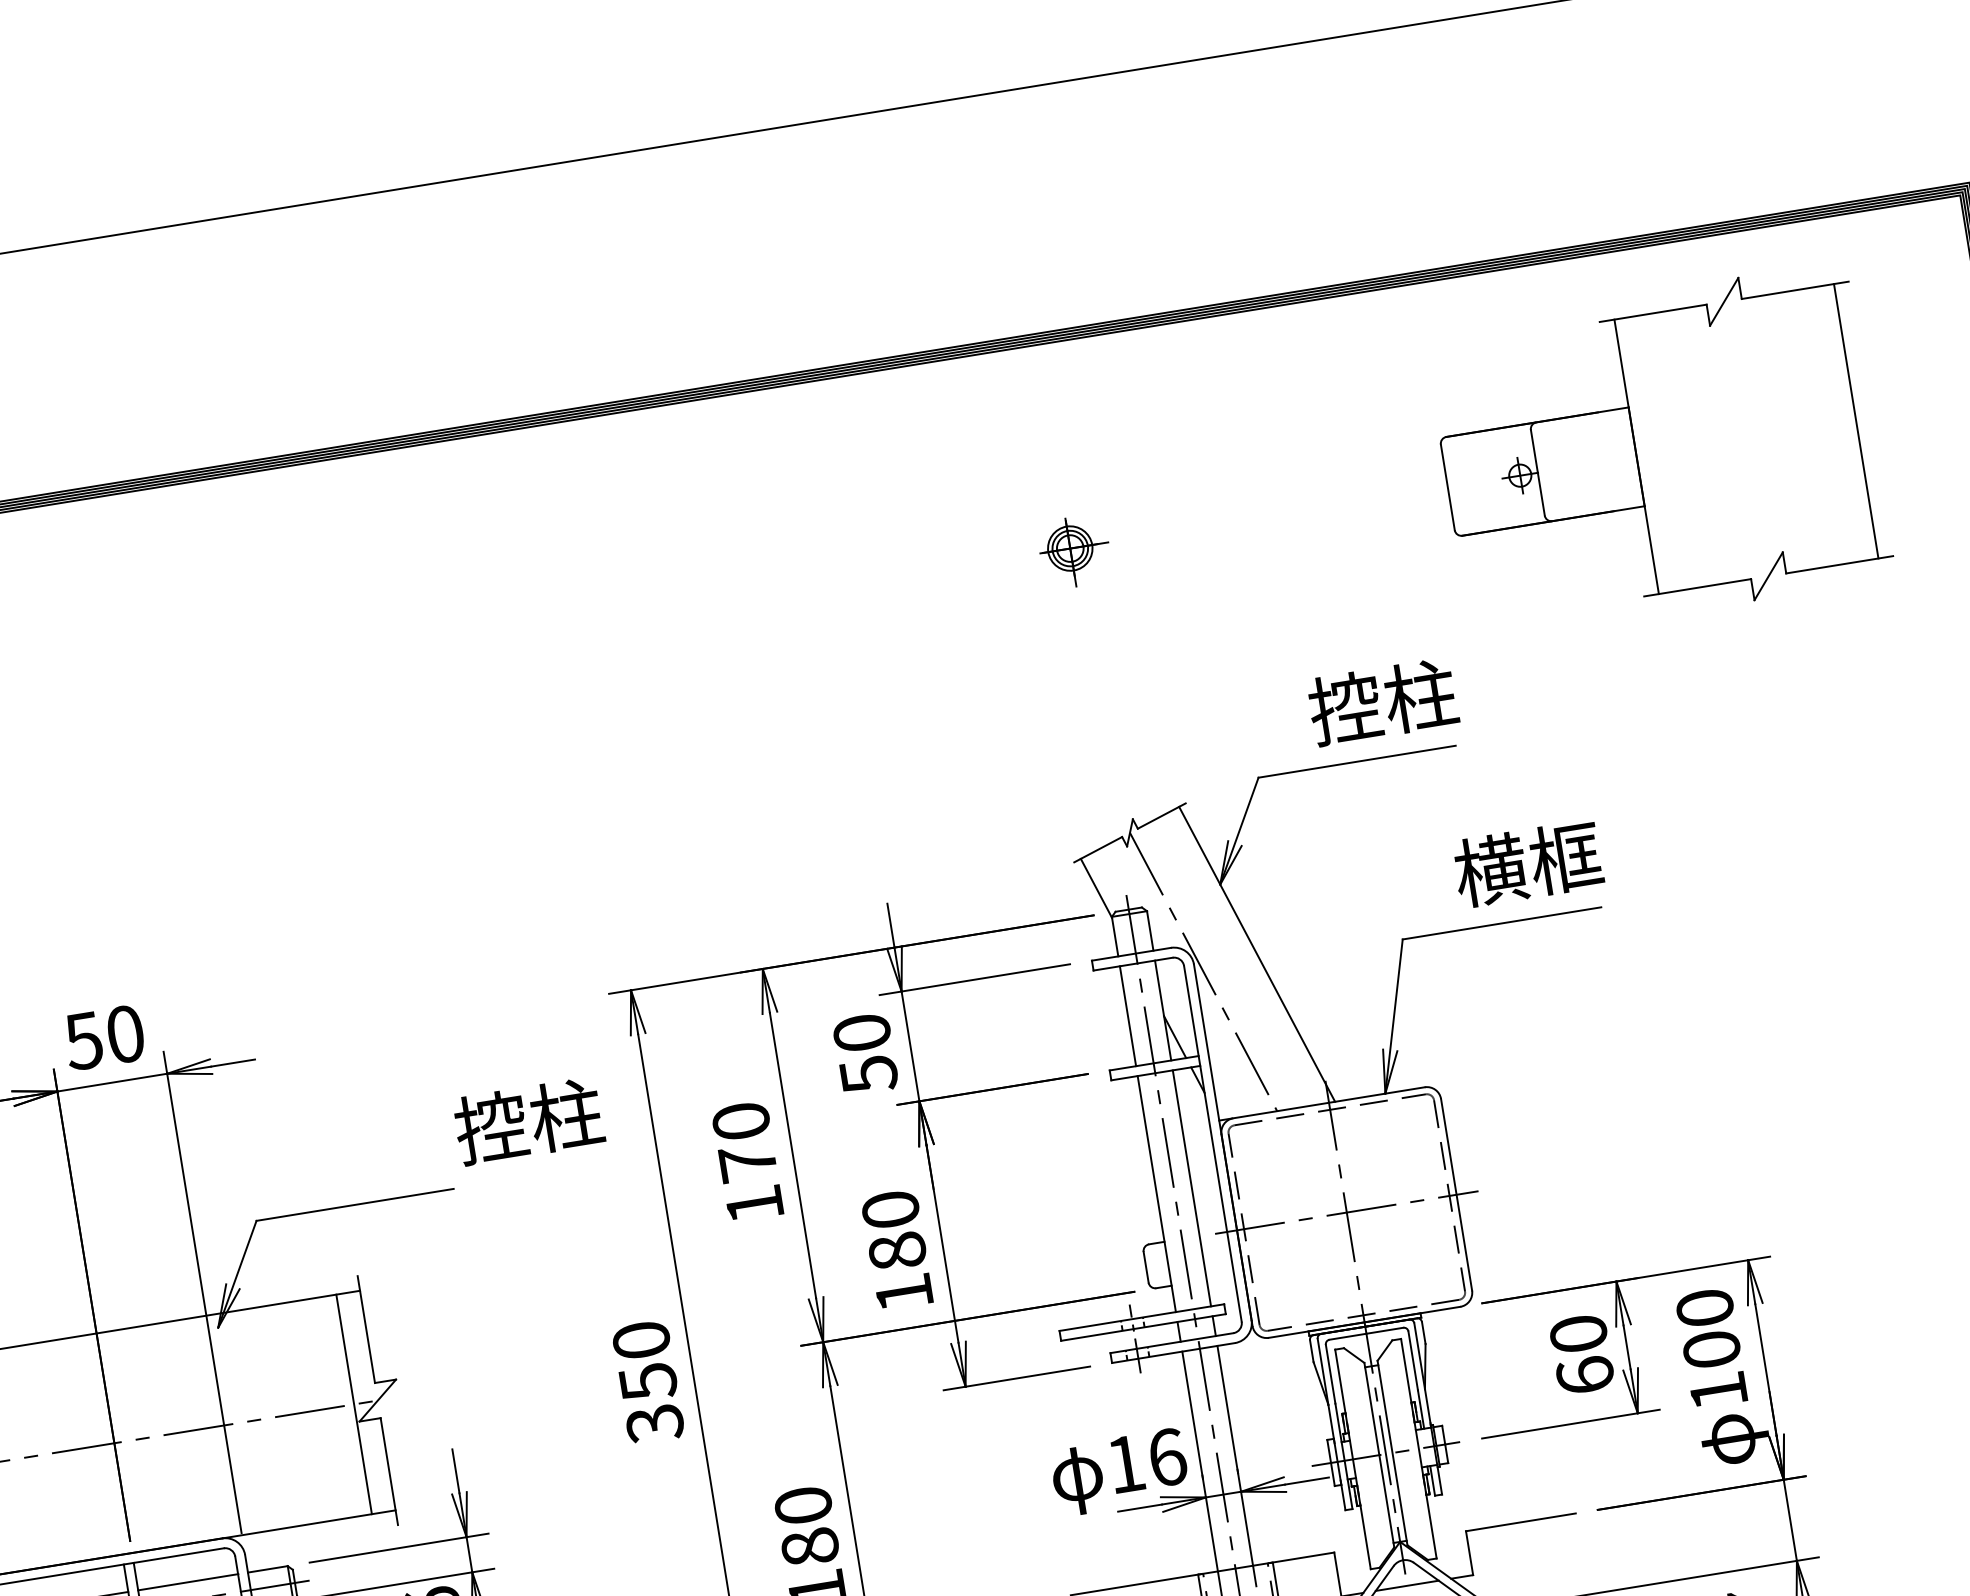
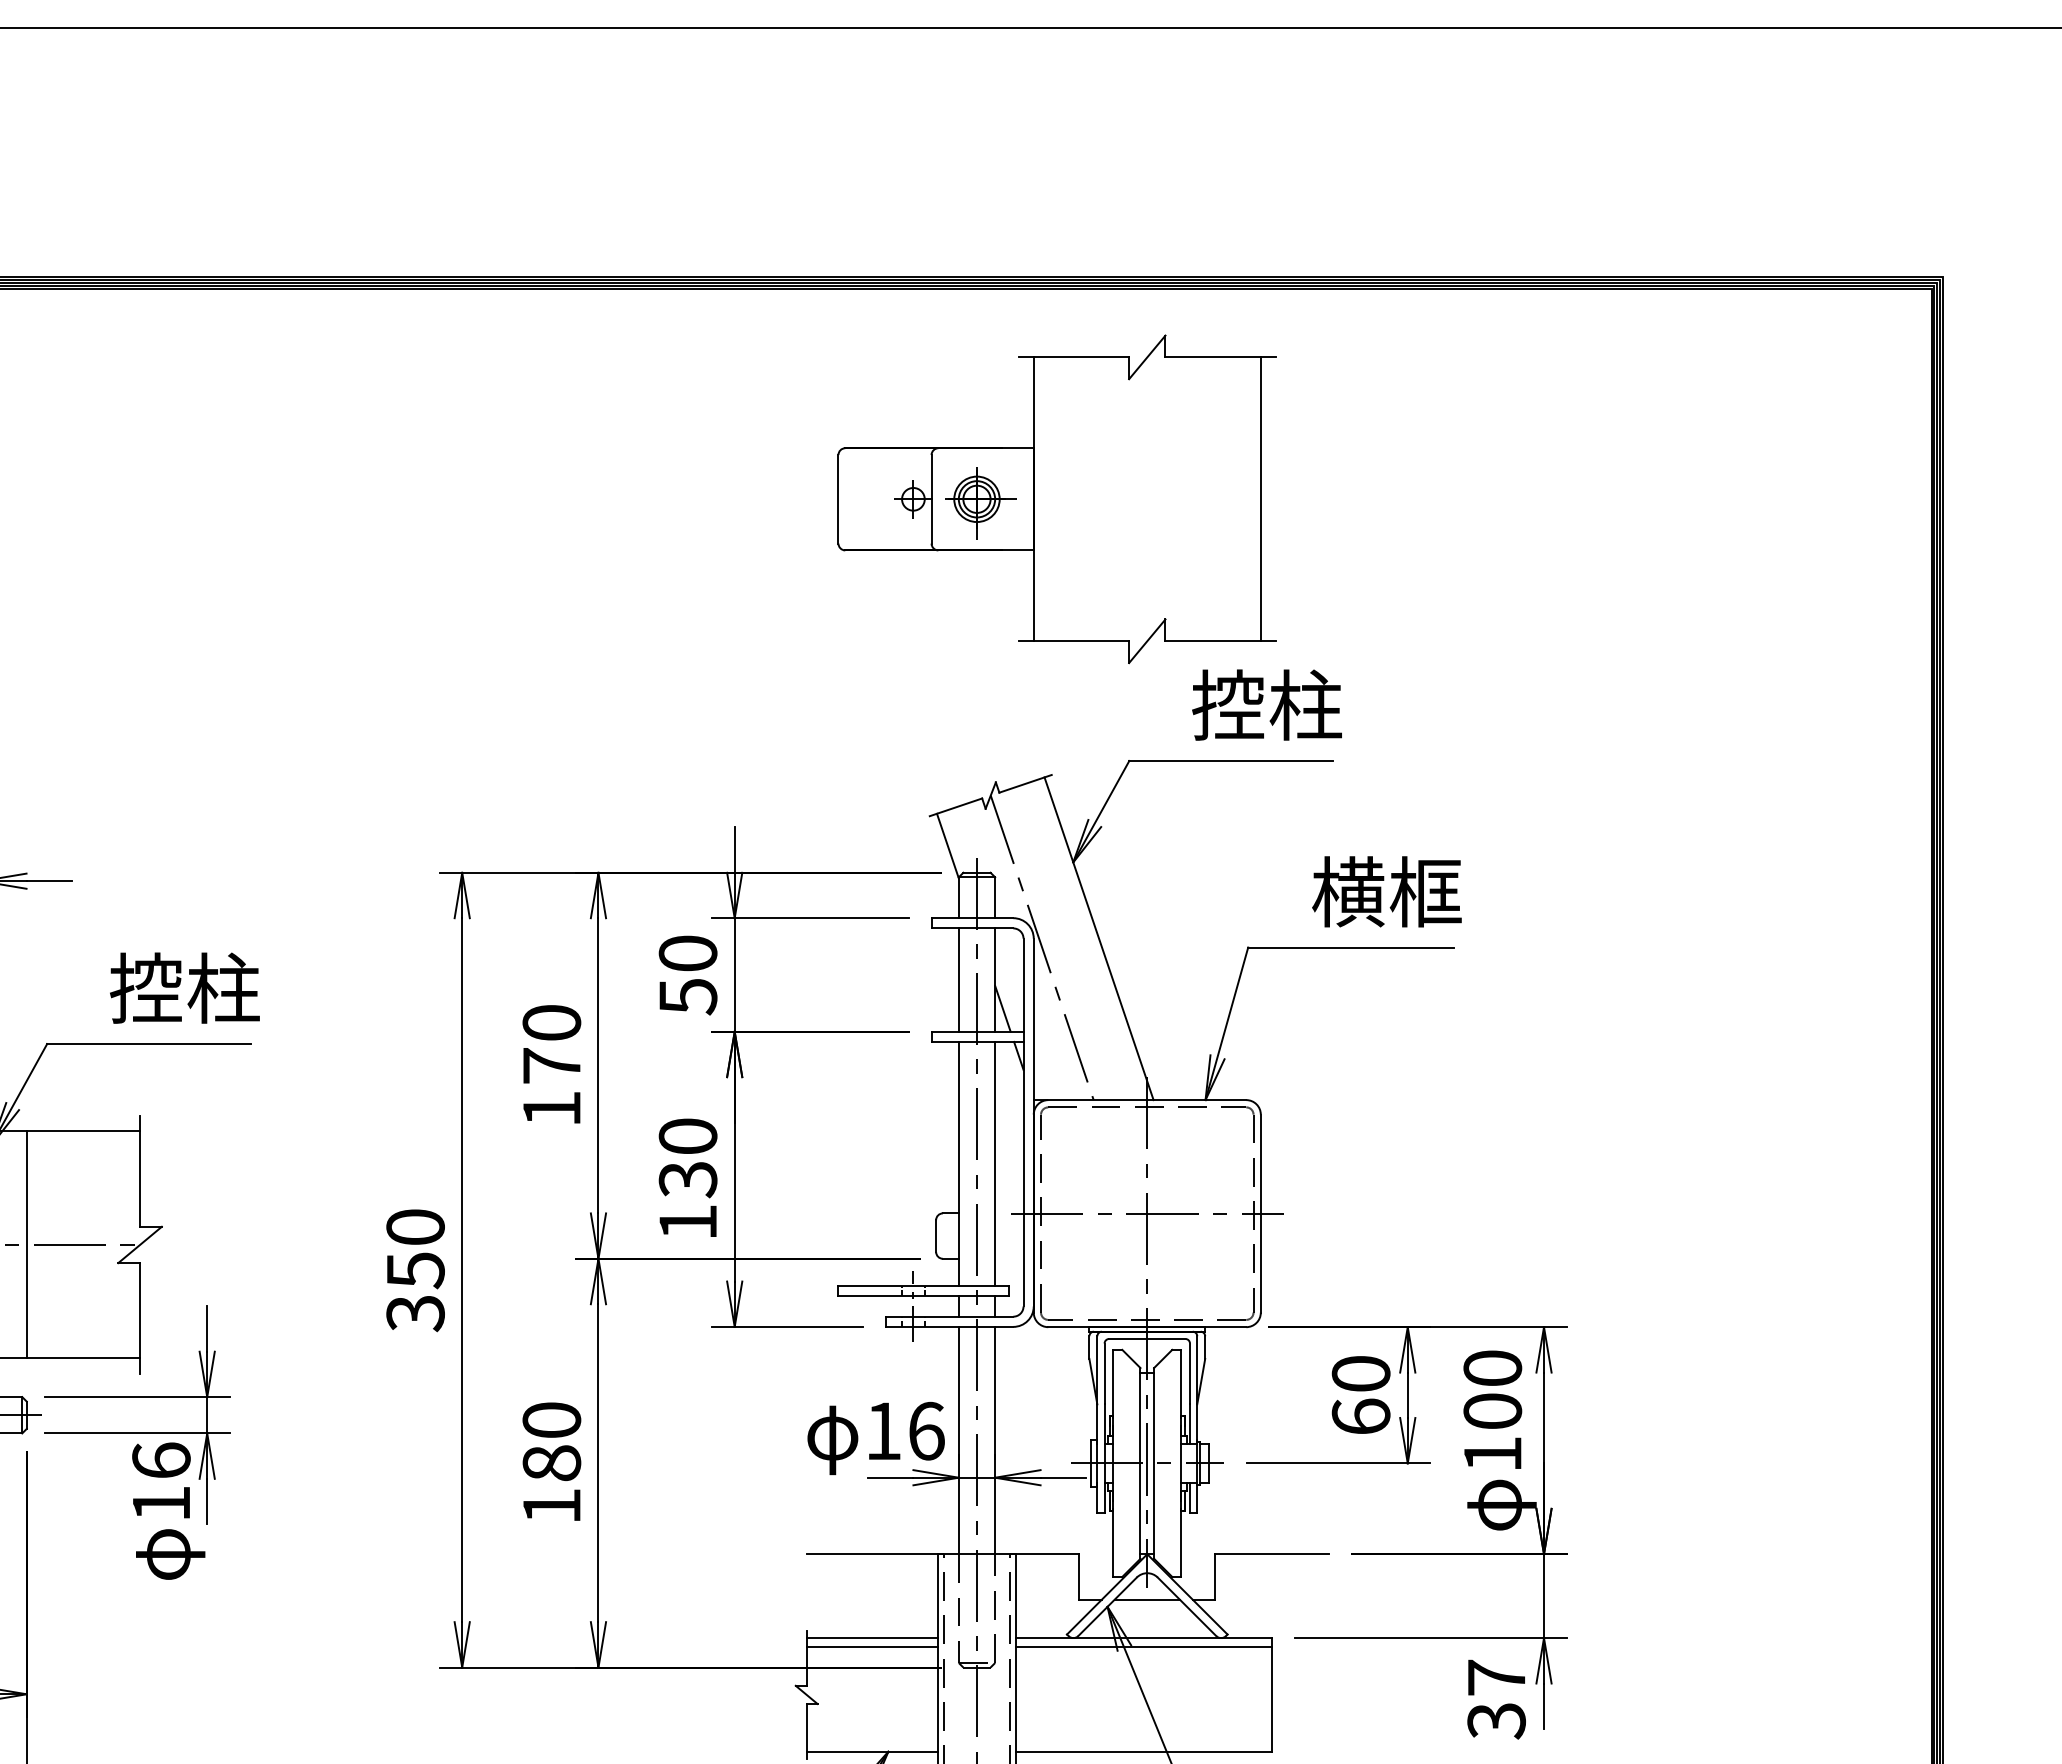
part: (1658, 453) -> (1056, 499), moved
text: (528, 1120) -> (184, 987), moved
text: (896, 1251) -> (687, 1179), 180 -> 130
line: (354, 1403) -> (26, 1244), moved

